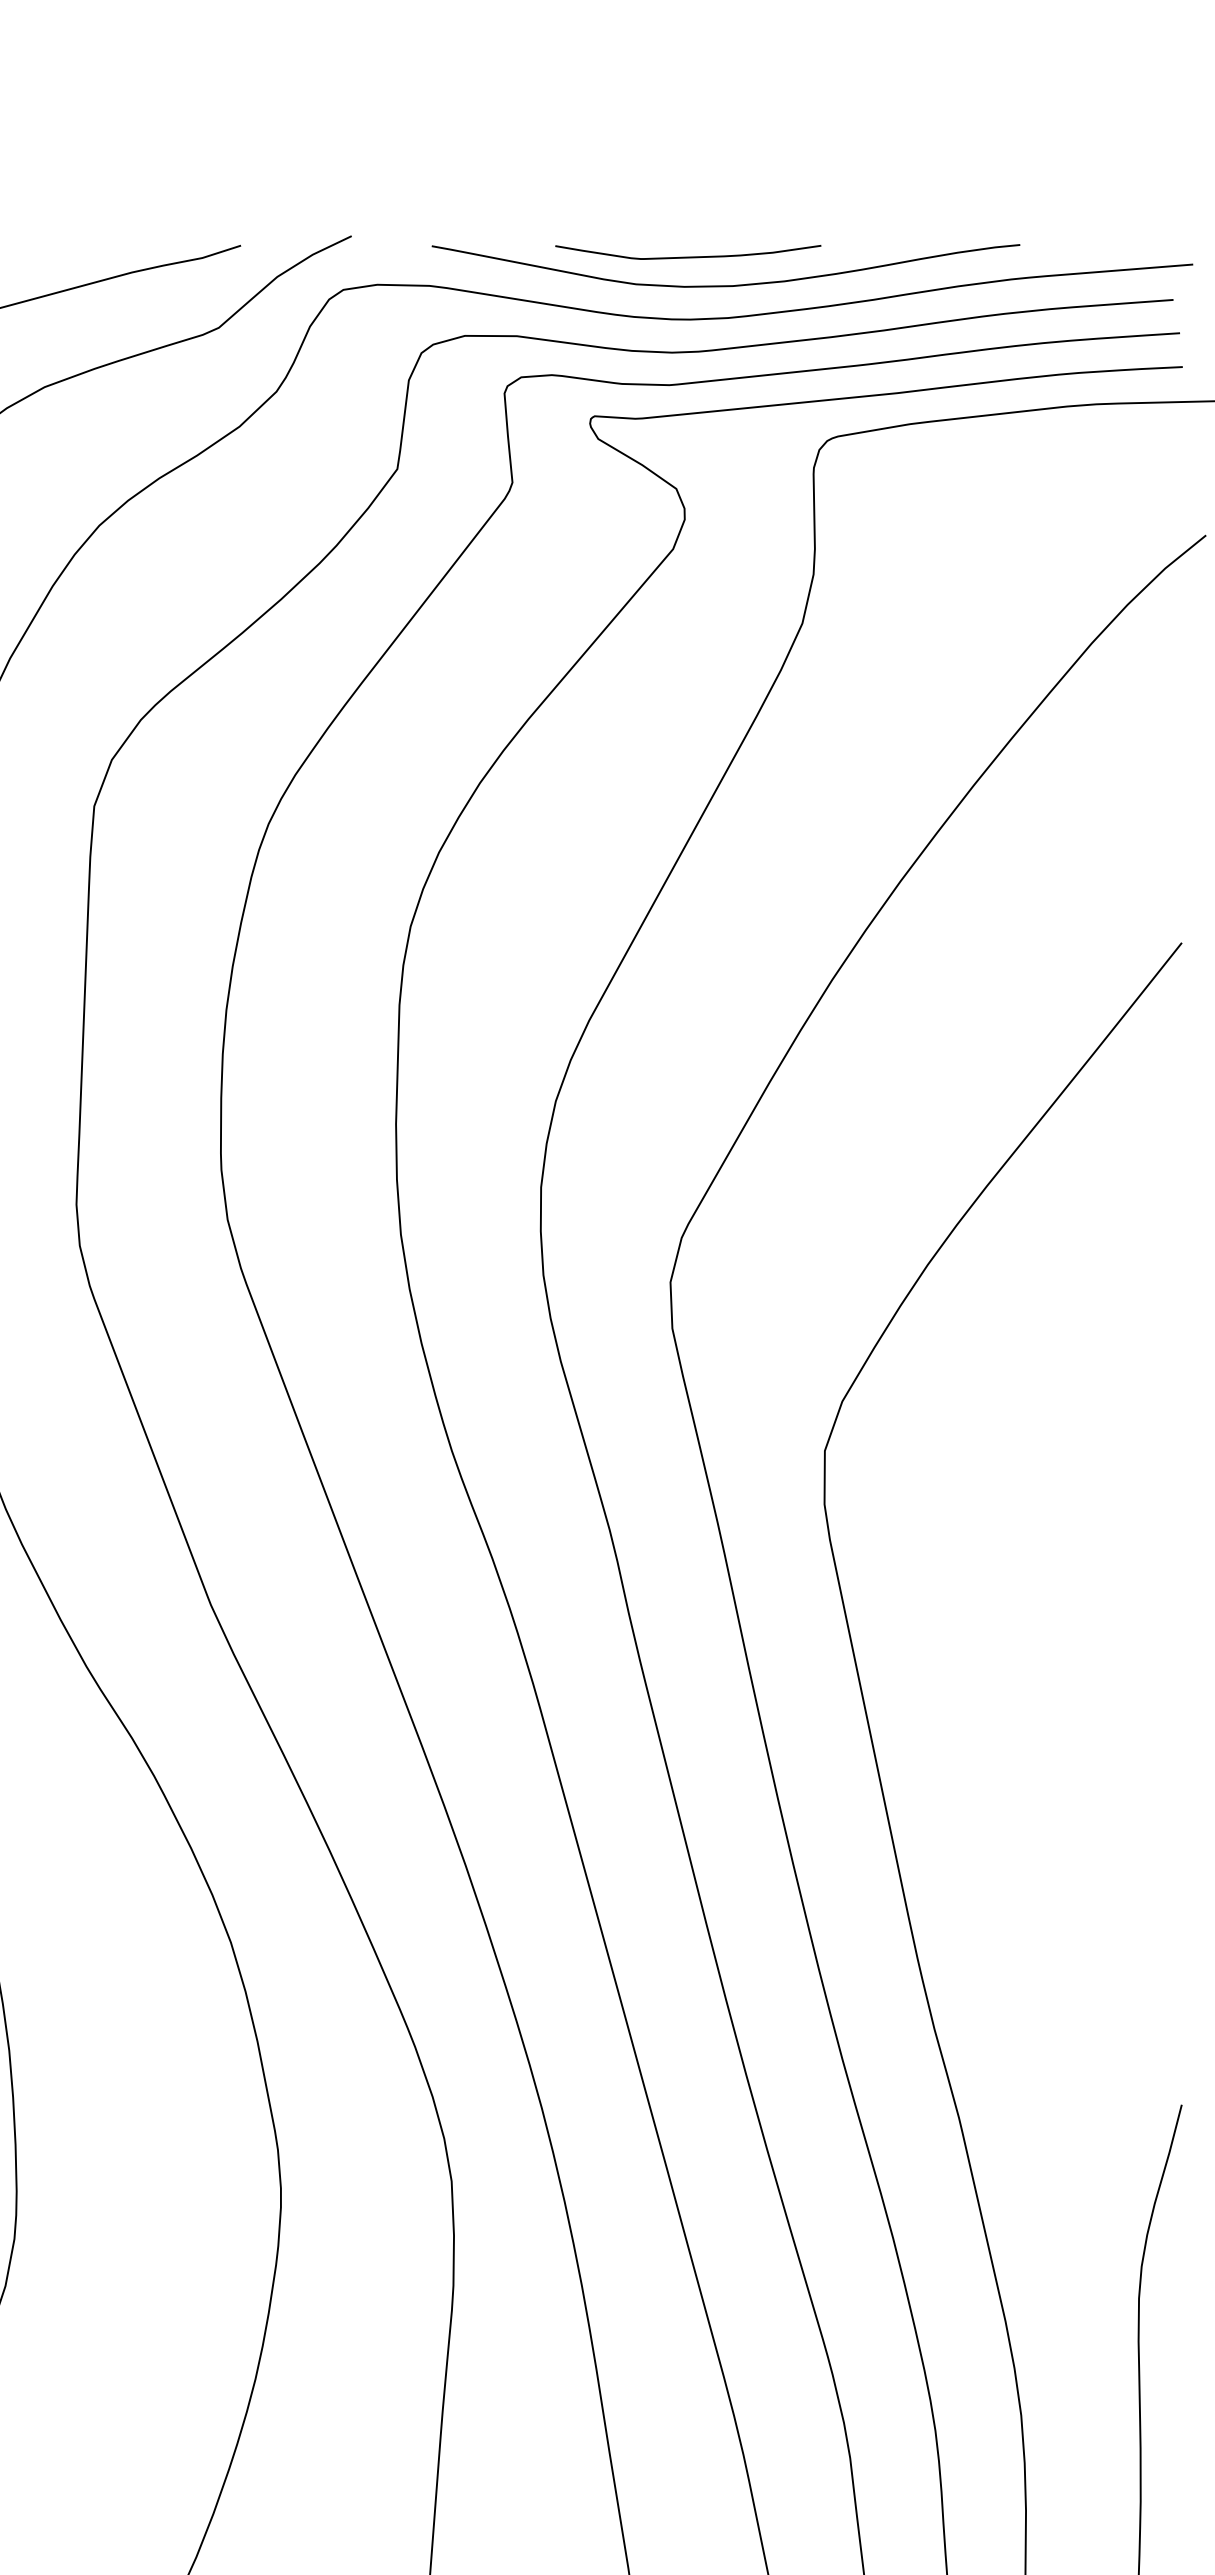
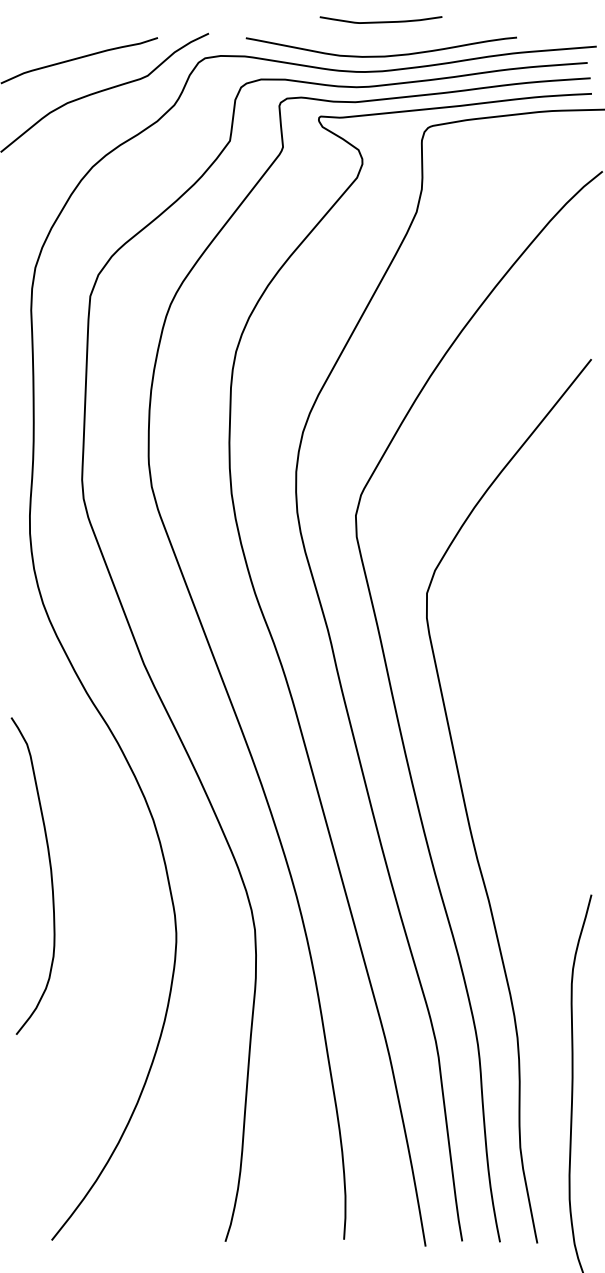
curve: (687, 255) -> (380, 21), moved

